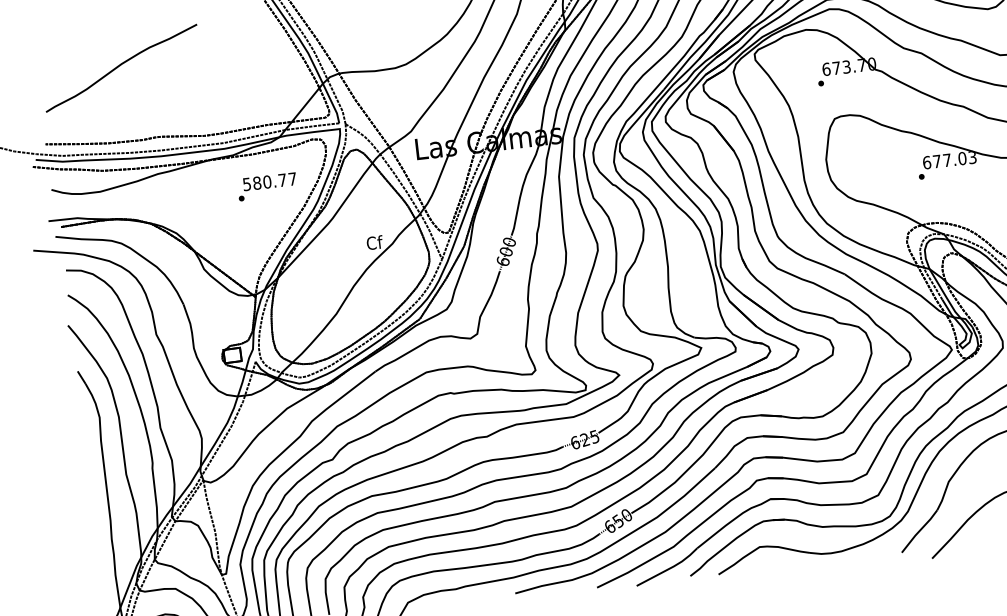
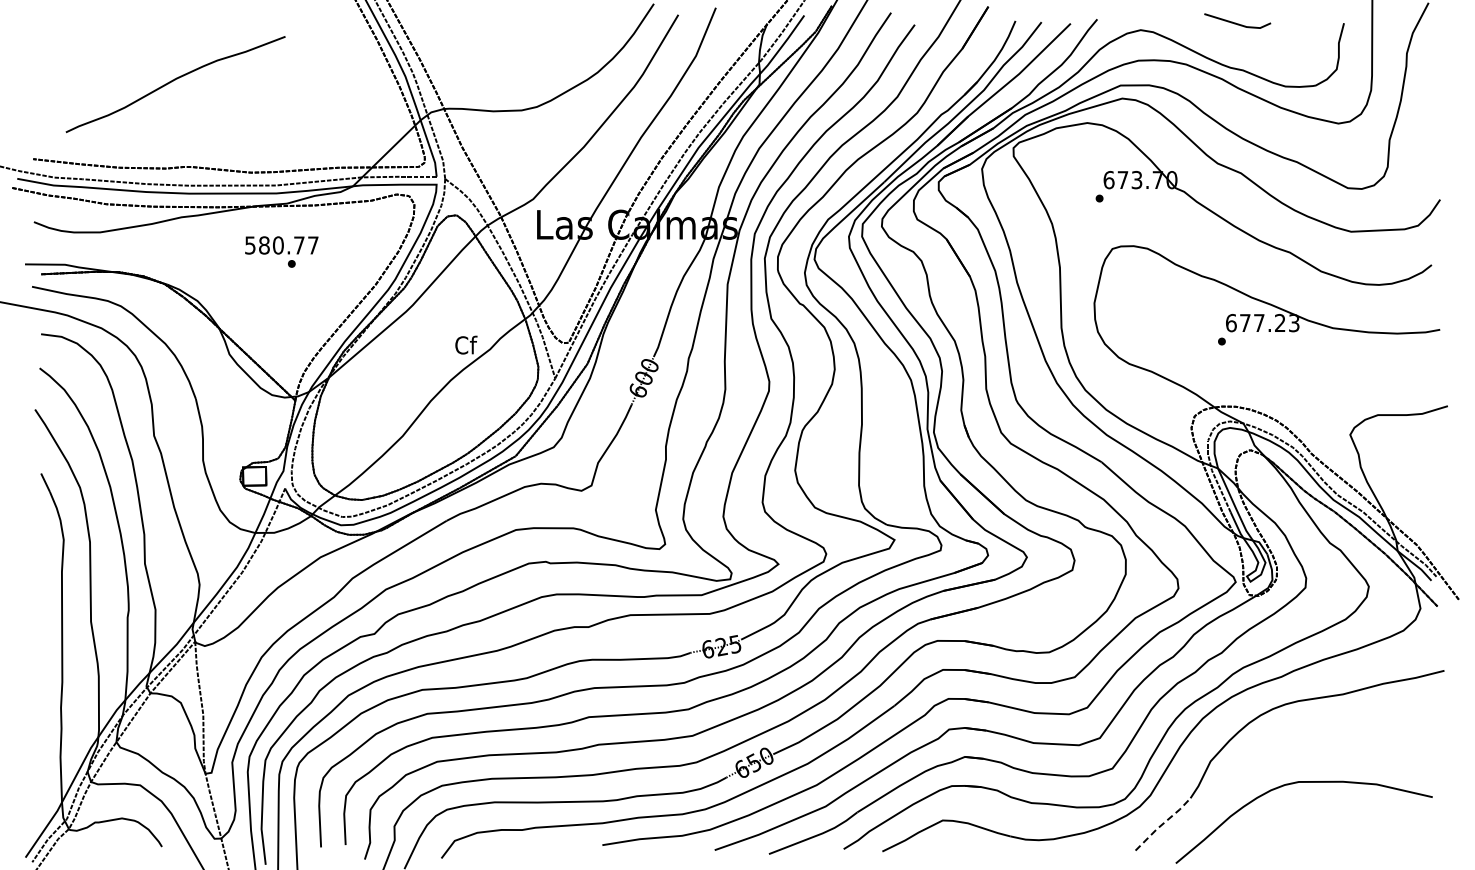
curve: (119, 66) -> (173, 81), moved
text: (961, 158) -> (1279, 323), 677.03 -> 677.23
text: (269, 181) -> (281, 245), moved
line: (919, 530) -> (1163, 823), solid -> dashed

